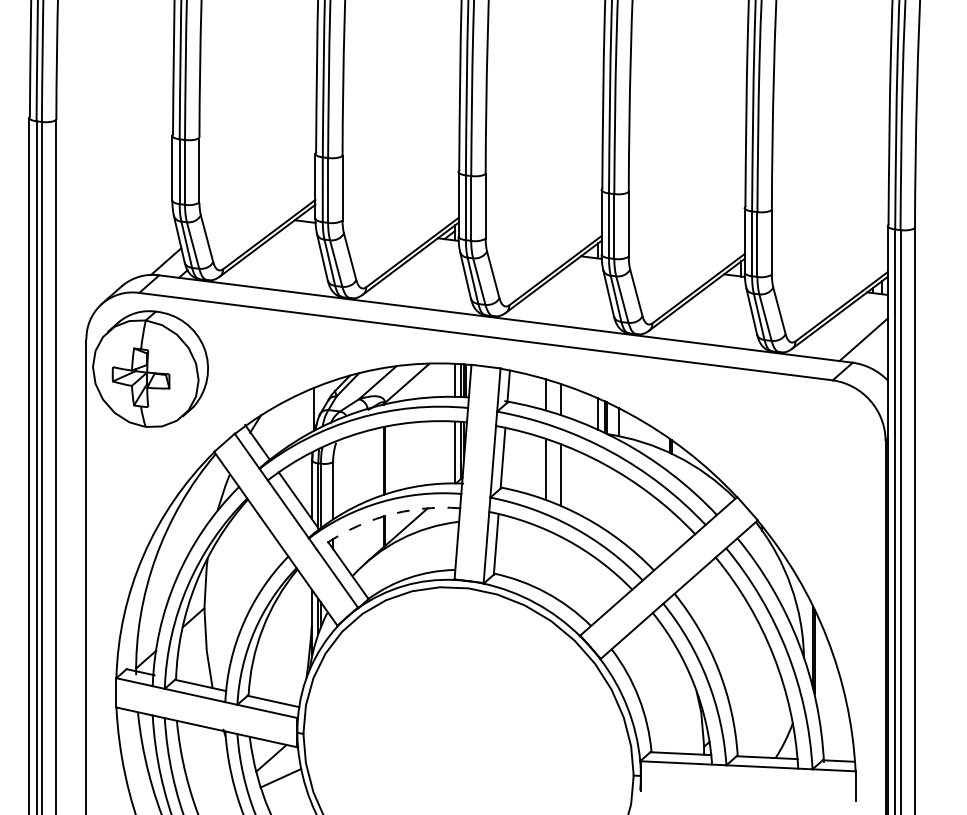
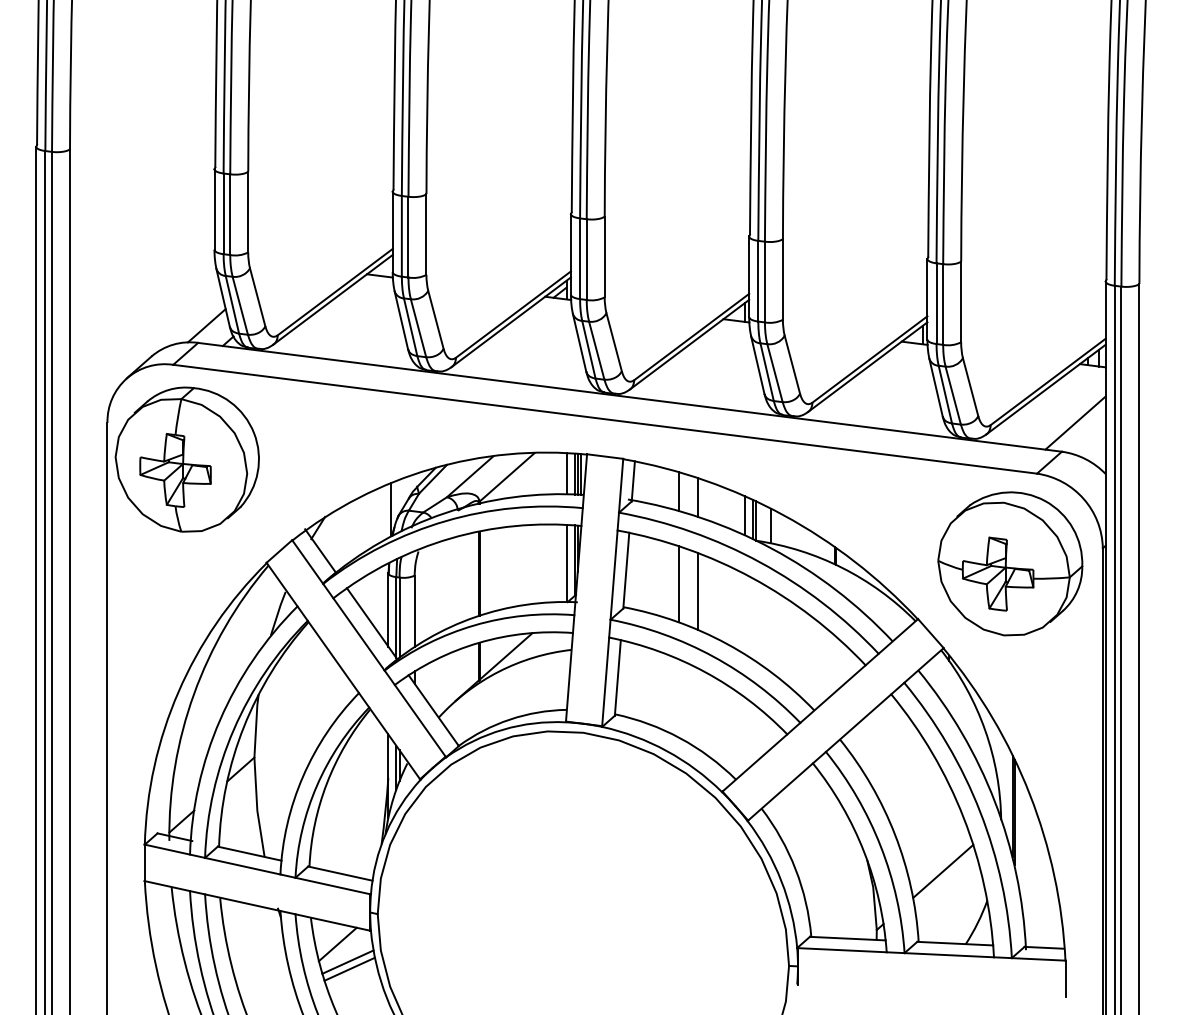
part: (811, 452) -> (1010, 563), added
arc: (385, 515) -> (479, 642), dashed -> solid
line: (757, 698) -> (943, 870), added
line: (279, 772) -> (347, 961), added

